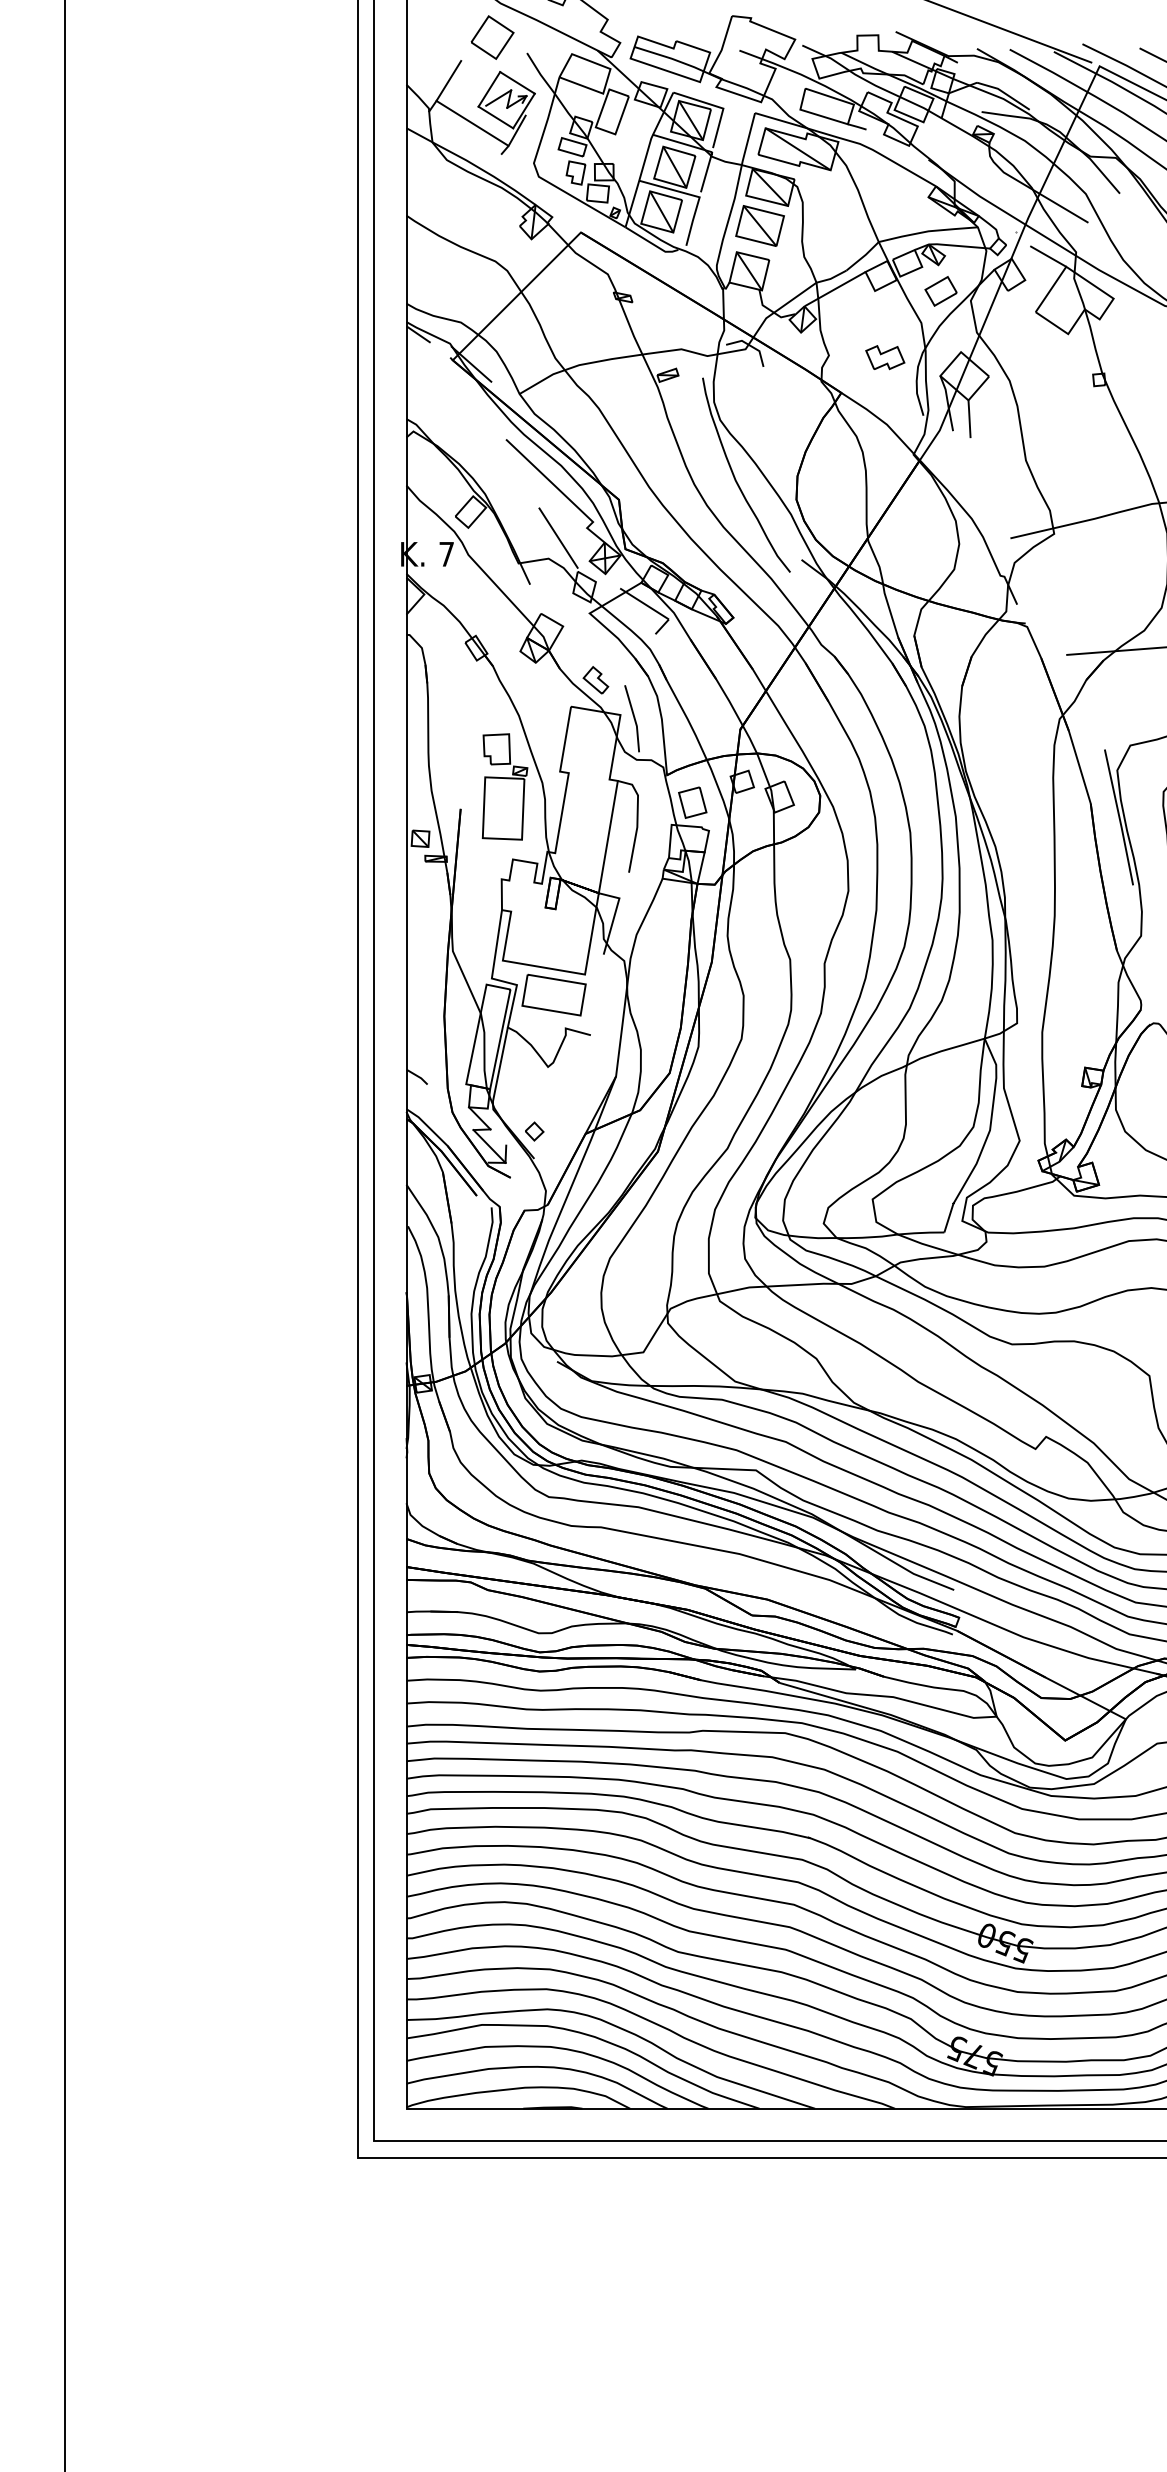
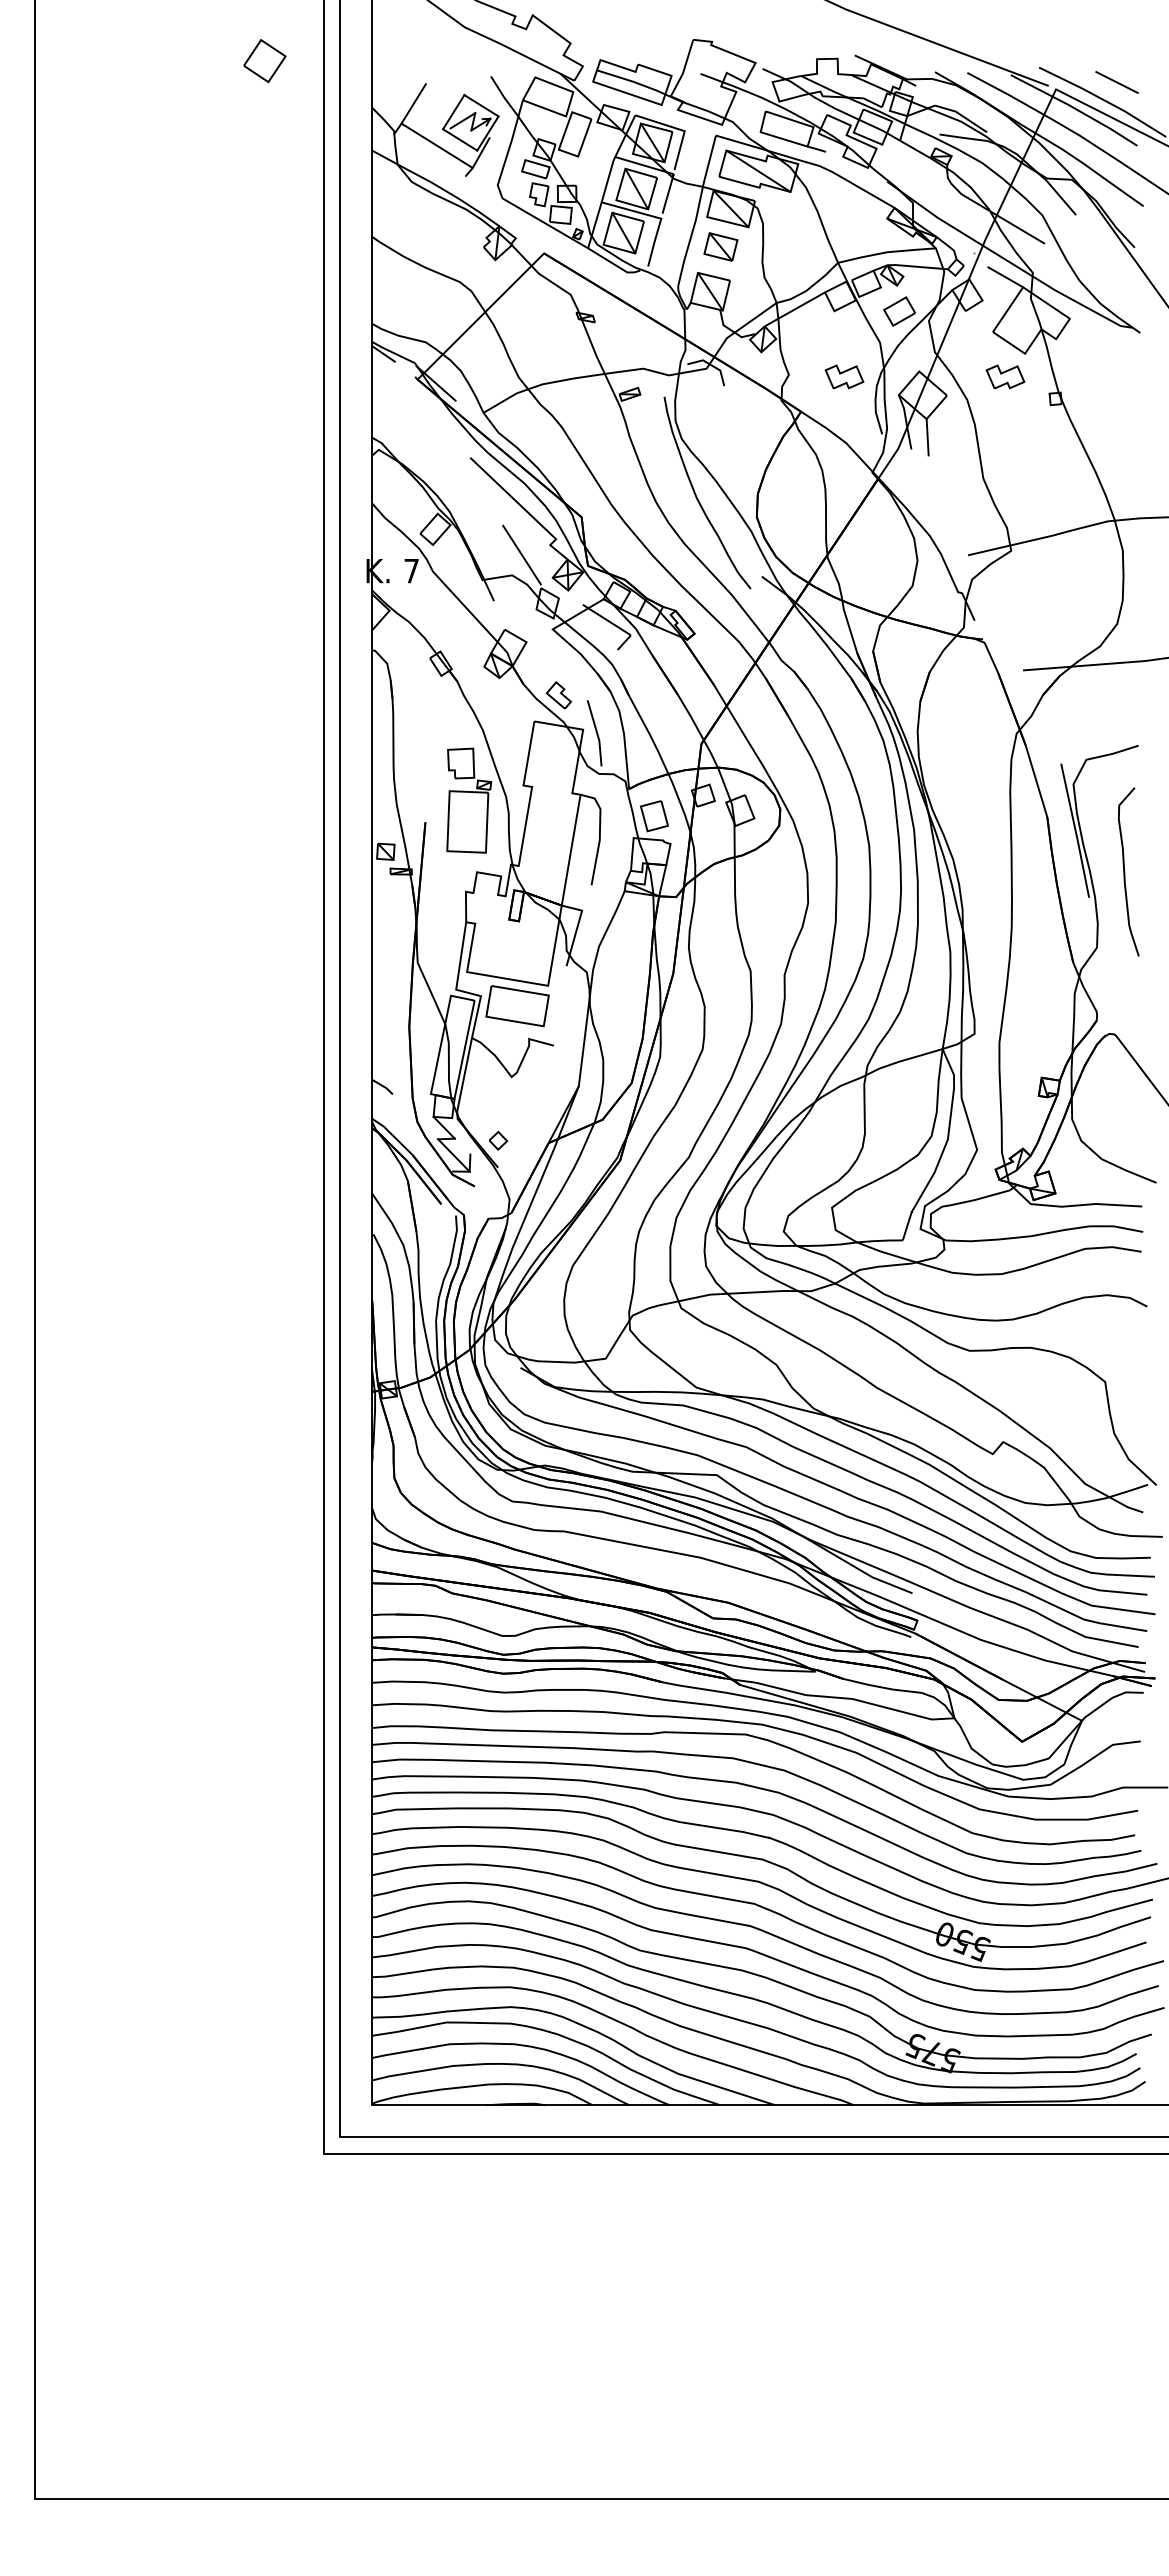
part: (492, 38) -> (264, 61), moved
part: (759, 225) -> (720, 246), size x0.7
part: (1048, 357) -> (1005, 376), added

